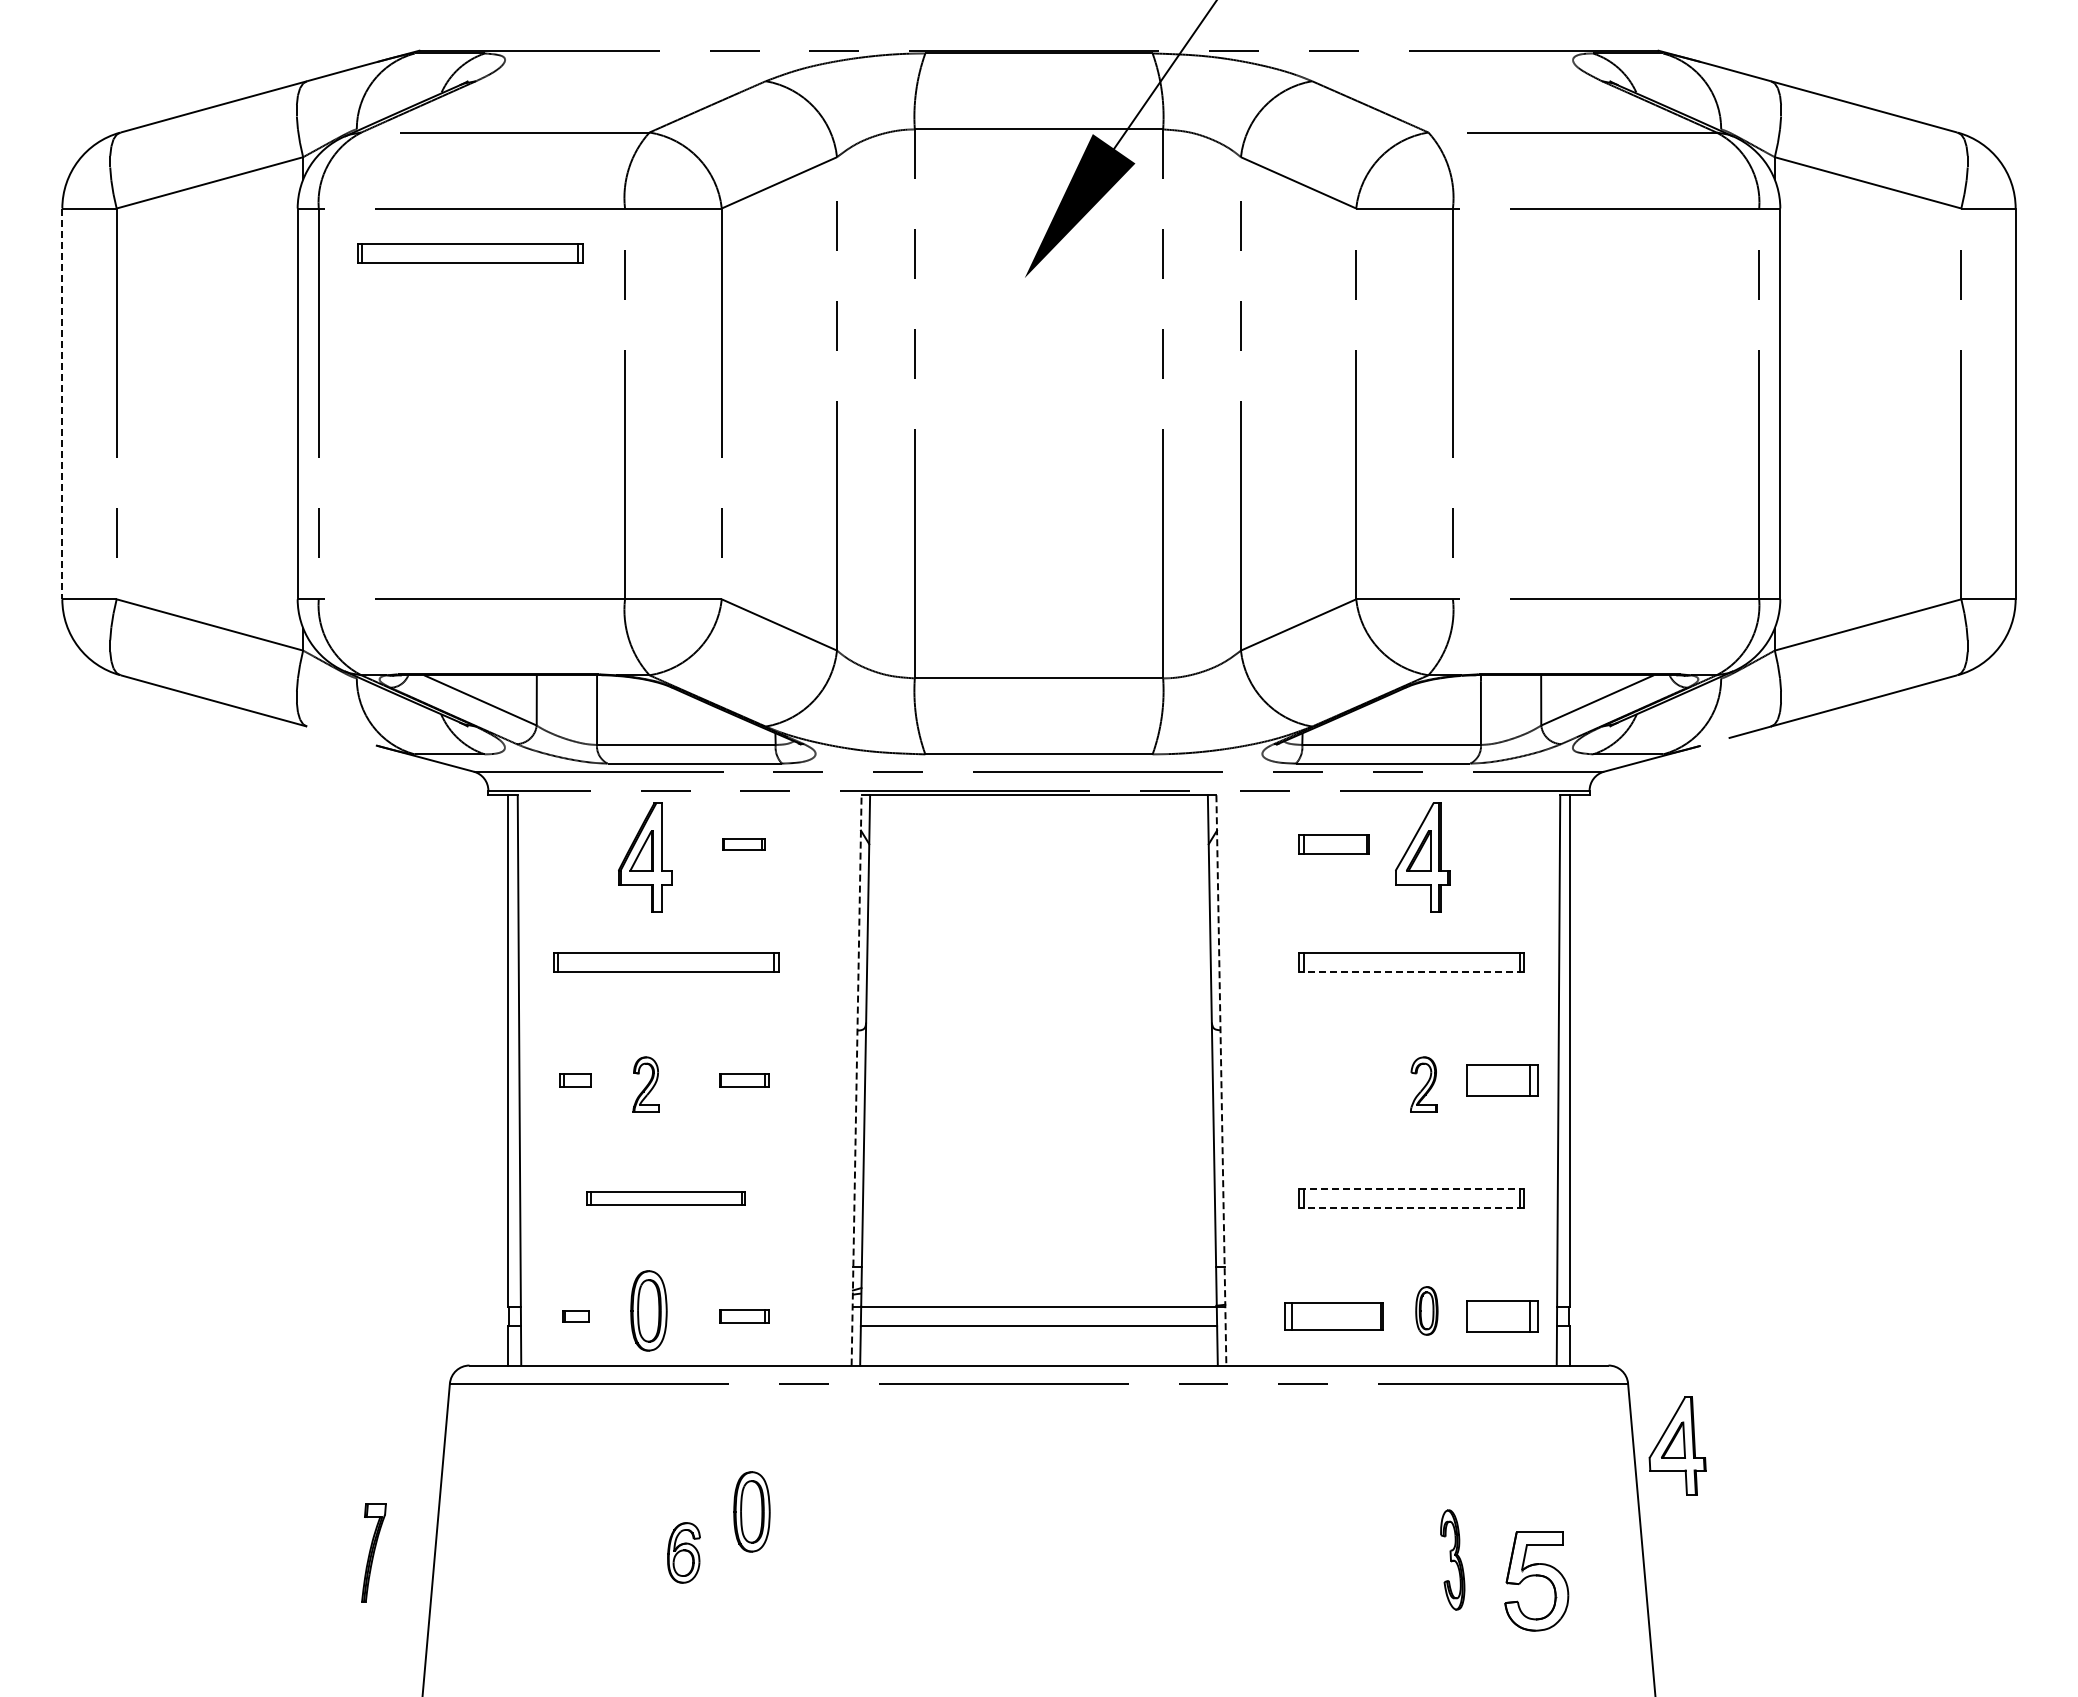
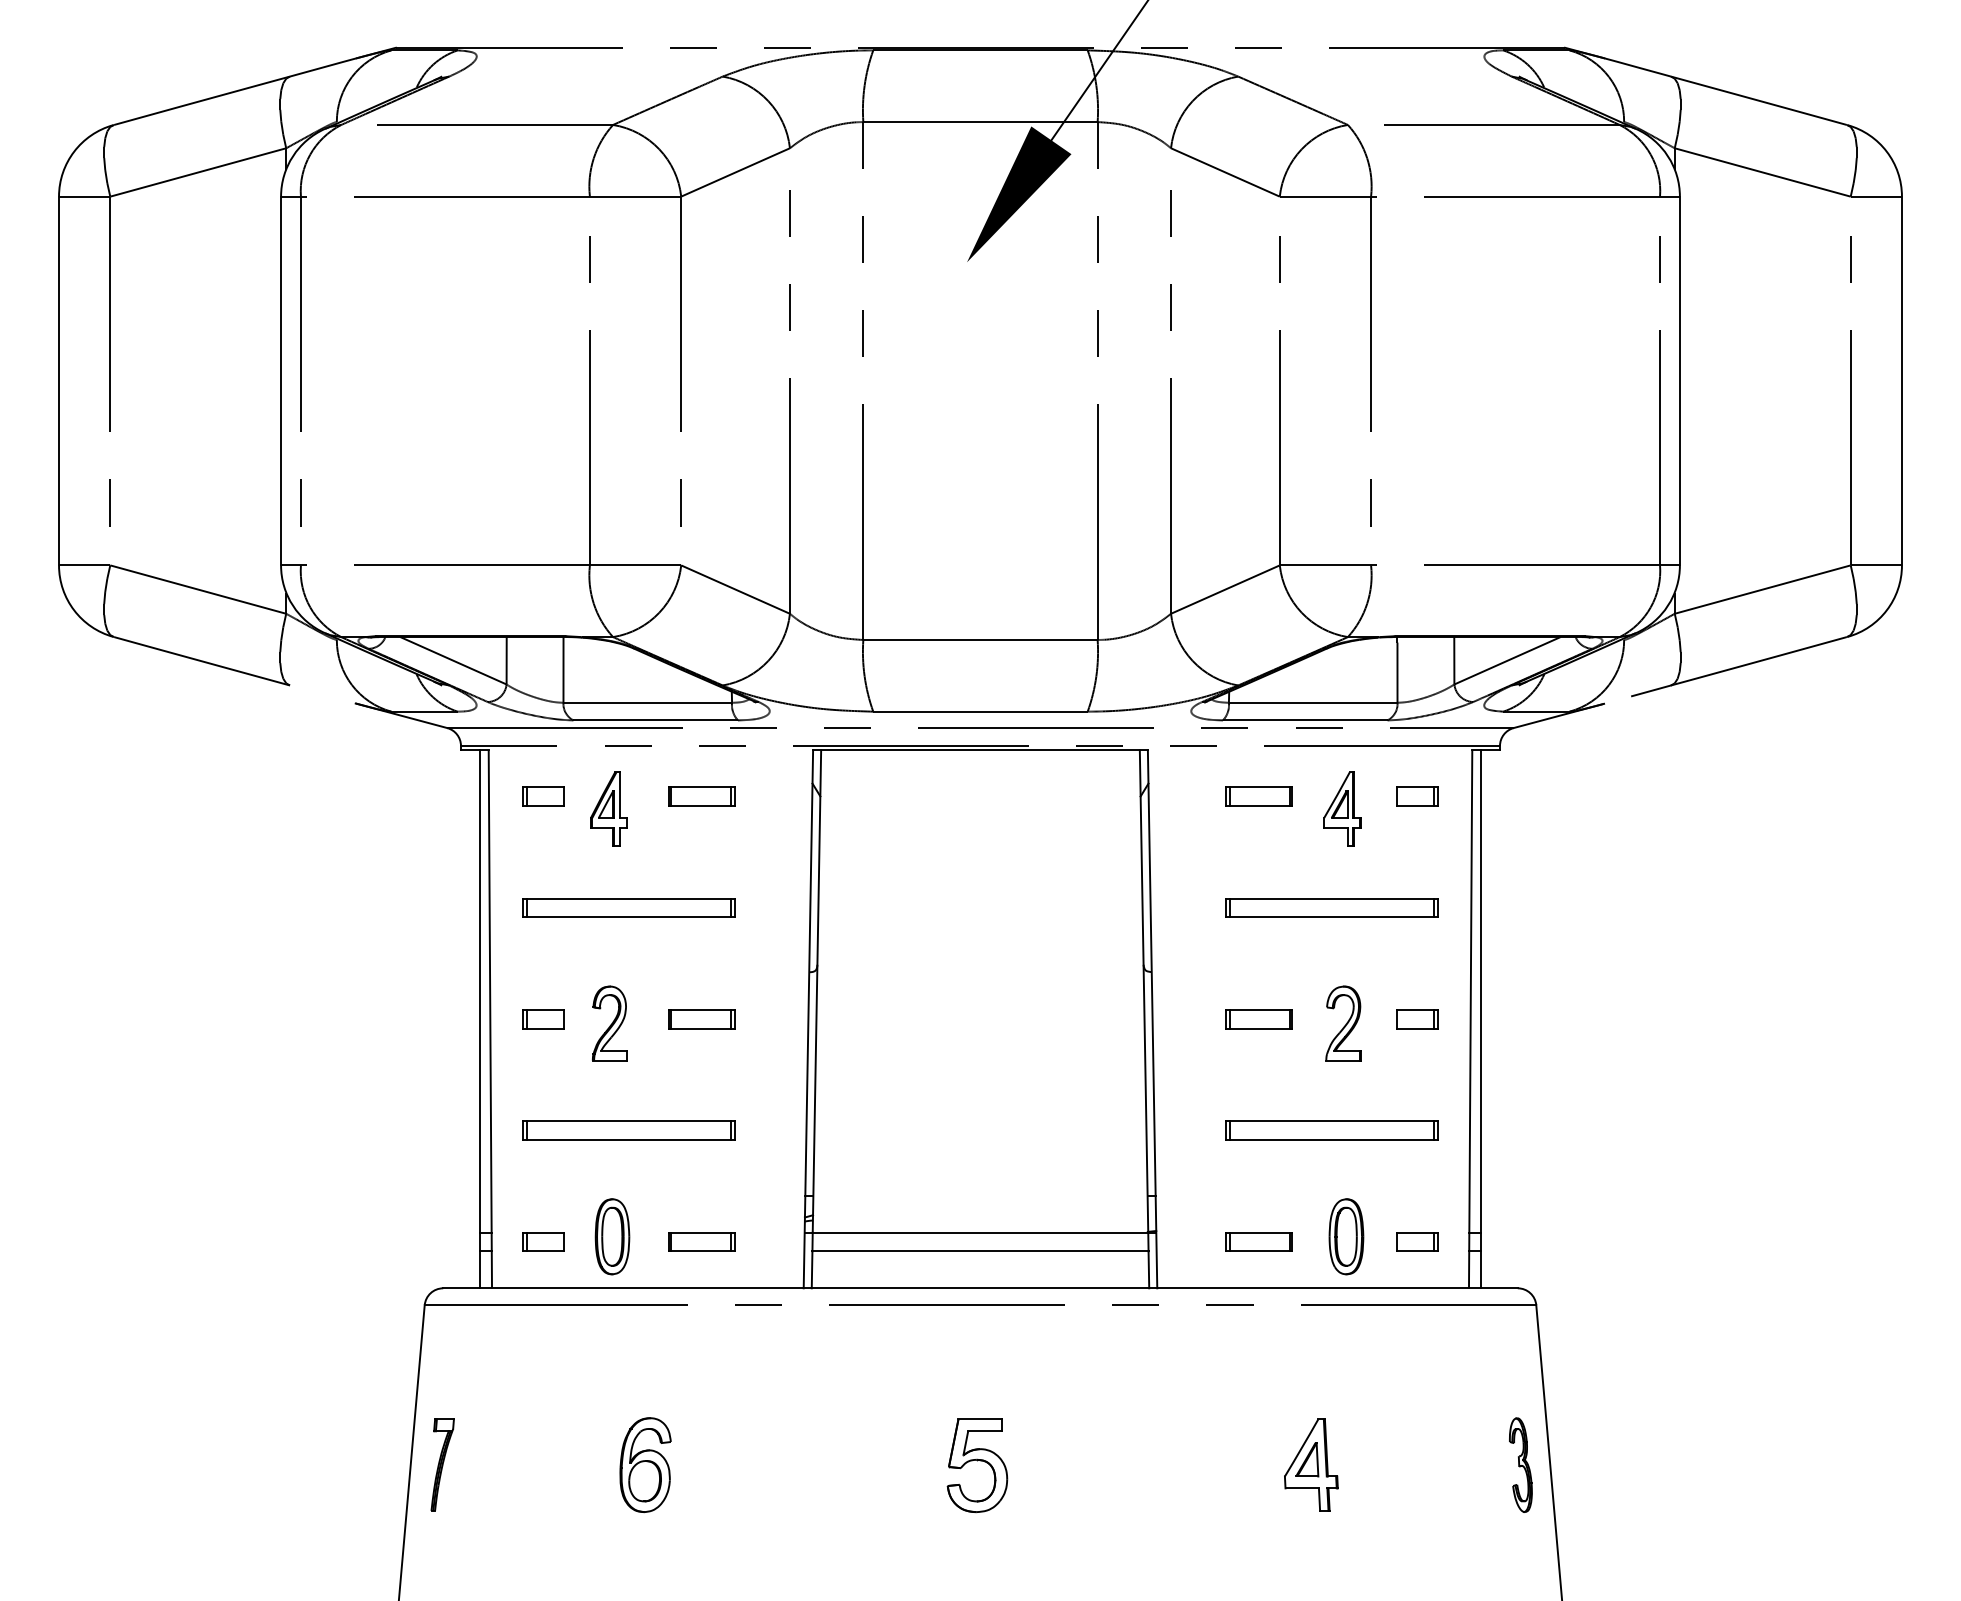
part: (470, 253) -> (444, 239), removed
line: (62, 404) -> (59, 381), dashed -> solid
part: (575, 844) -> (543, 796), added
part: (743, 844) -> (701, 796), size x1.67
part: (1501, 844) -> (1416, 796), added
part: (644, 857) -> (608, 808), size x0.71
part: (1422, 857) -> (1342, 808), size x0.71
line: (1411, 972) -> (1331, 917), dashed -> solid
line: (856, 1079) -> (808, 1018), dashed -> solid
part: (575, 1080) -> (543, 1019), size x1.43
part: (743, 1080) -> (701, 1019), size x1.43
line: (1221, 1080) -> (1152, 1019), dashed -> solid
part: (1333, 1080) -> (1258, 1019), added
part: (1501, 1080) -> (1416, 1019), size x0.62
part: (645, 1084) -> (609, 1023), size x1.43
part: (1423, 1084) -> (1343, 1023), size x1.43
line: (1411, 1188) -> (1331, 1121), dashed -> solid
part: (666, 1198) -> (629, 1130), size x1.43
line: (1411, 1208) -> (1331, 1140), dashed -> solid
part: (1426, 1310) -> (1346, 1236), size x1.67
part: (575, 1316) -> (543, 1242), size x1.67
part: (743, 1316) -> (701, 1242), size x1.43
part: (1333, 1316) -> (1258, 1242), size x0.71
part: (1501, 1316) -> (1416, 1242), size x0.62
part: (1677, 1445) -> (1311, 1464), moved
part: (751, 1511) -> (709, 1426), removed
part: (373, 1552) -> (442, 1464), moved
part: (683, 1552) -> (645, 1464), size x1.67
part: (1452, 1559) -> (1520, 1464), moved
part: (1536, 1581) -> (977, 1465), moved

